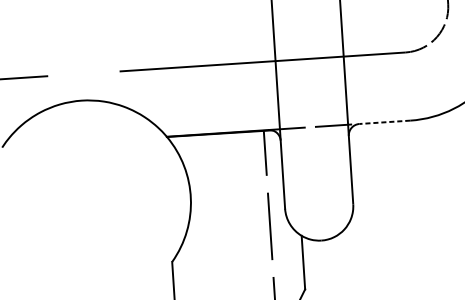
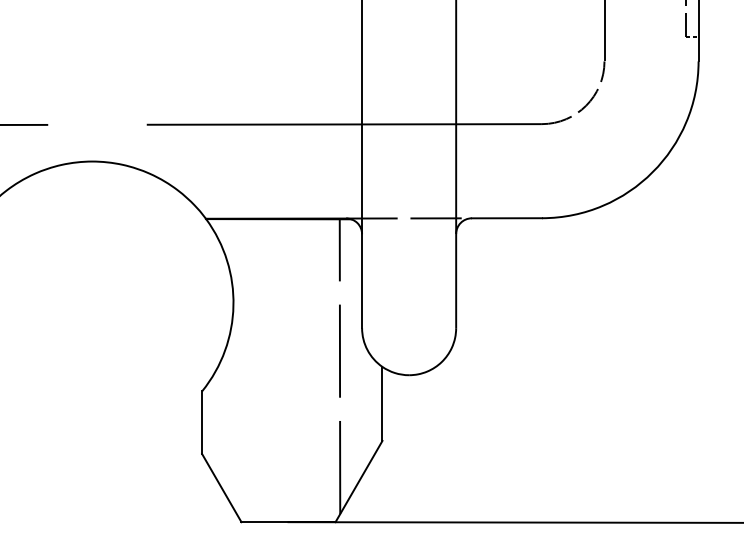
line: (384, 122) -> (506, 218), dashed -> solid

